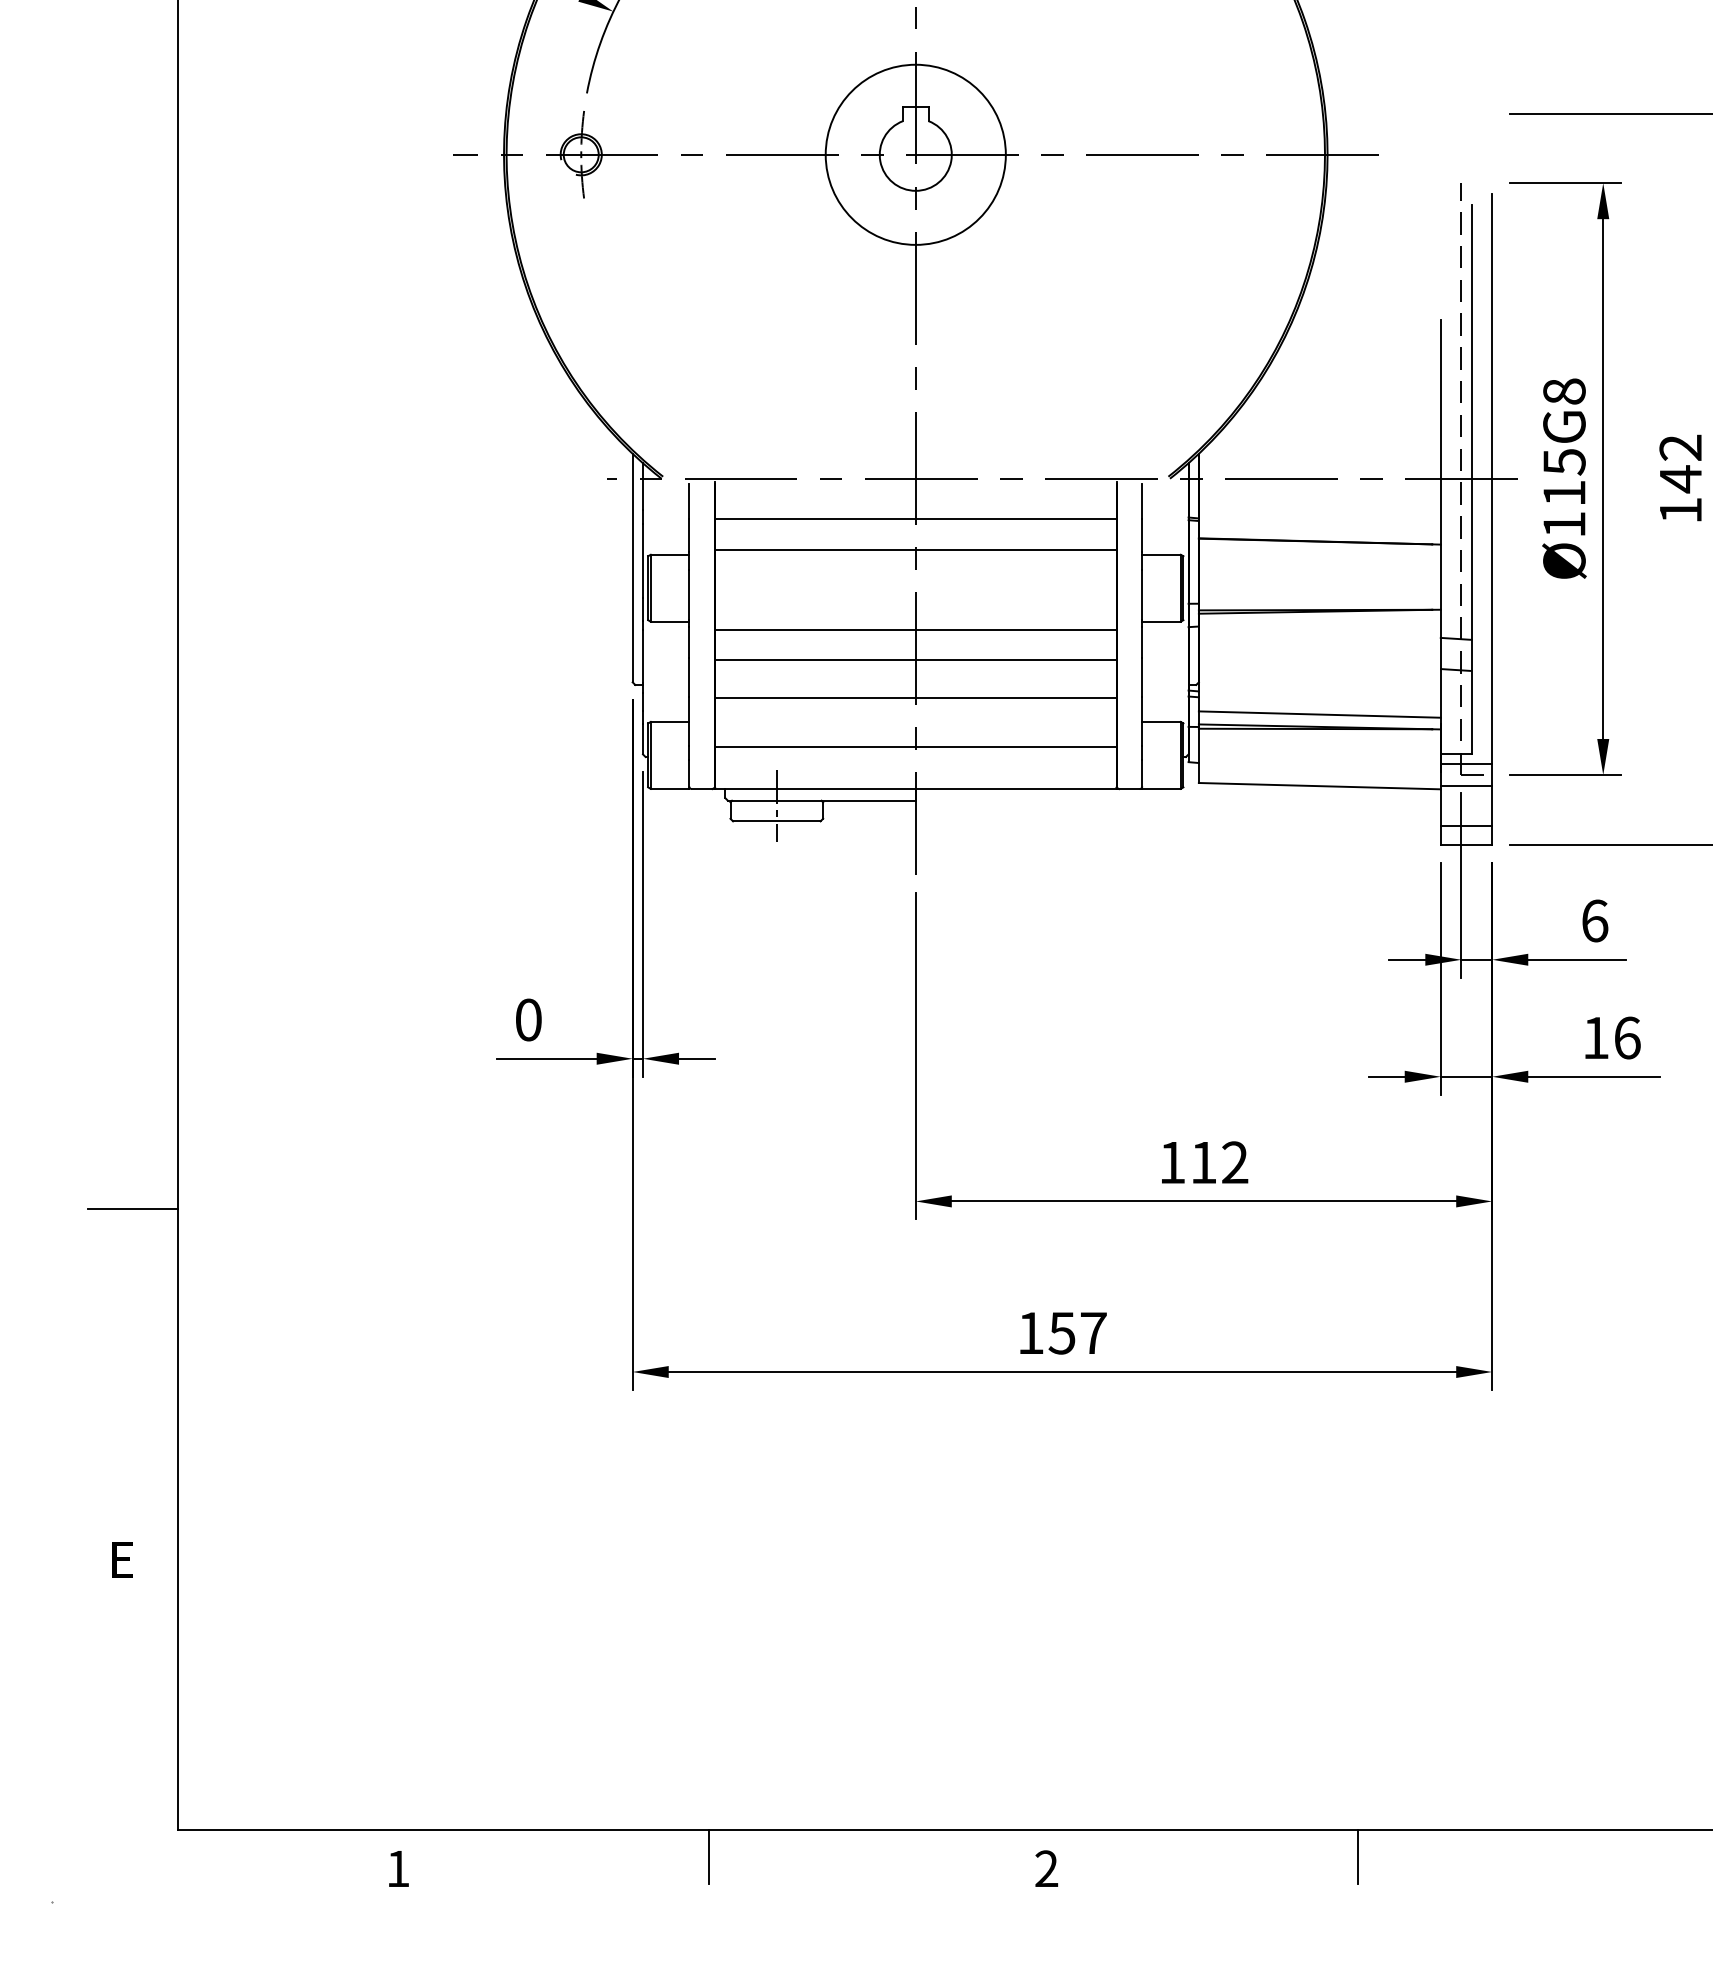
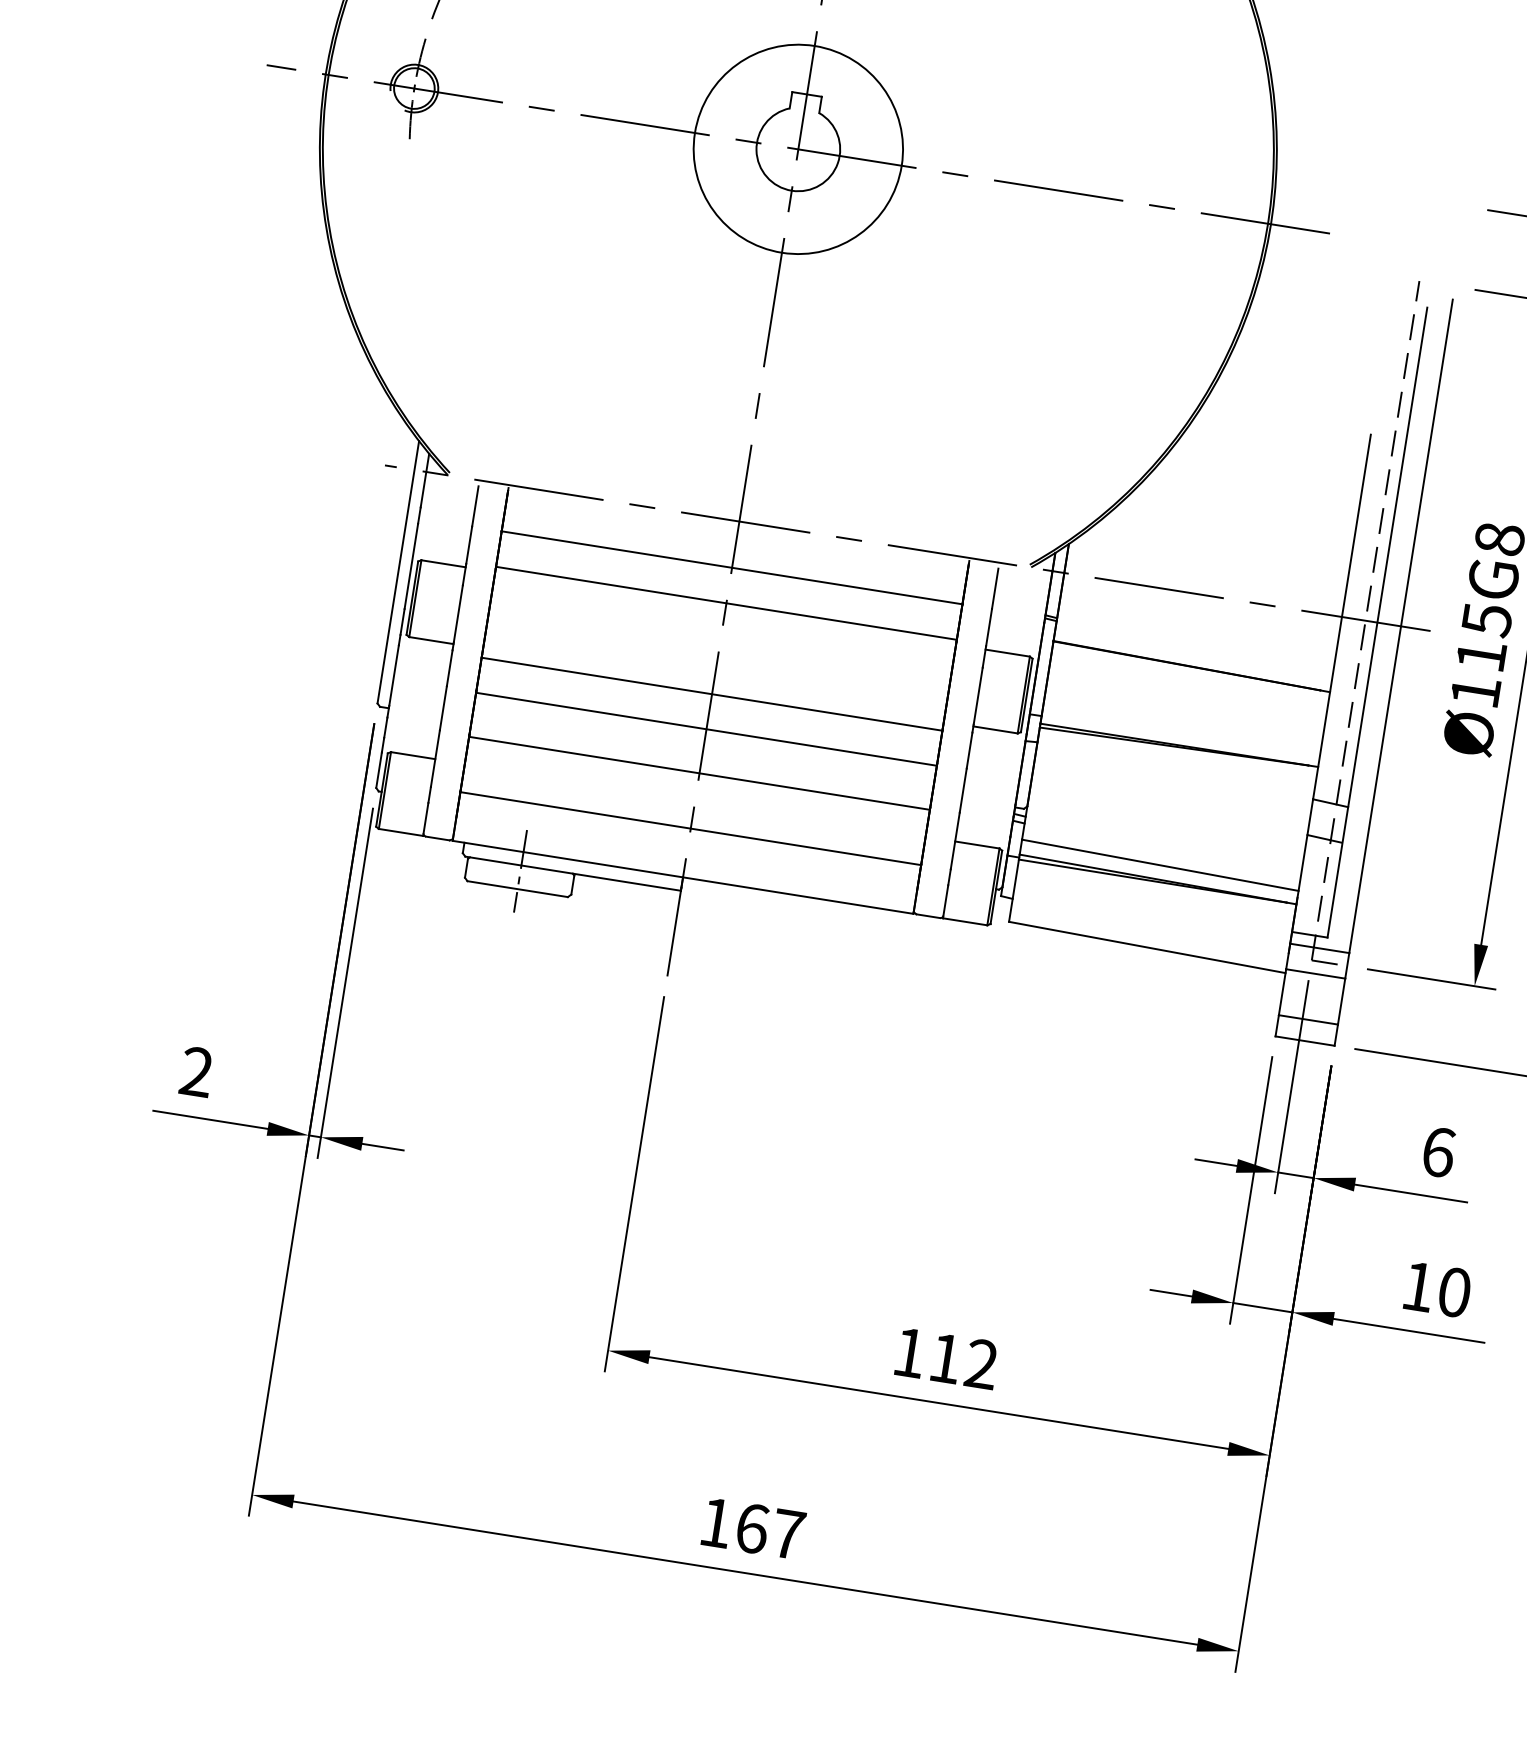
text: (528, 1019) -> (196, 1071), 0 -> 2
text: (1627, 1037) -> (1454, 1291), 16 -> 10
text: (1061, 1332) -> (751, 1527), 157 -> 167

